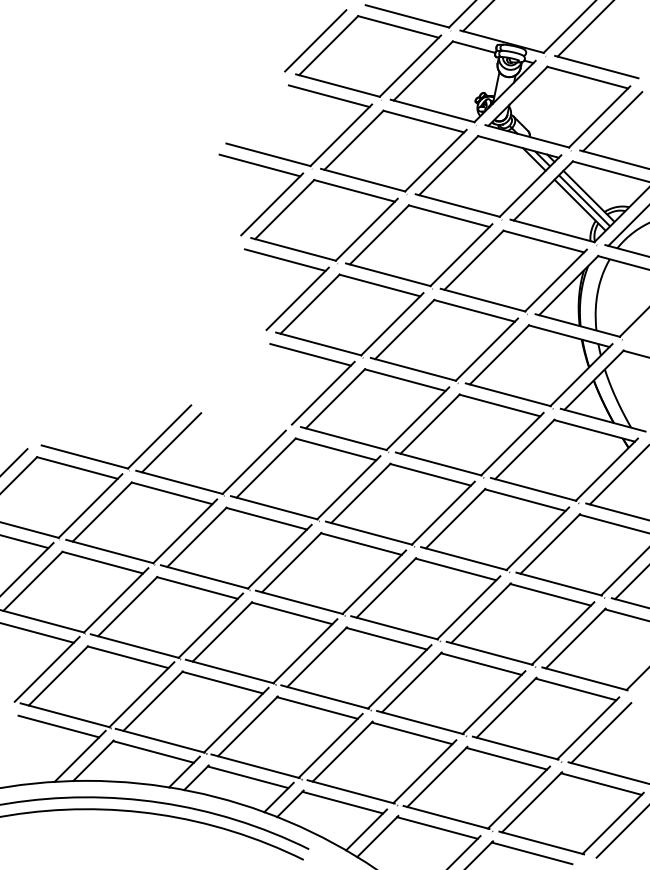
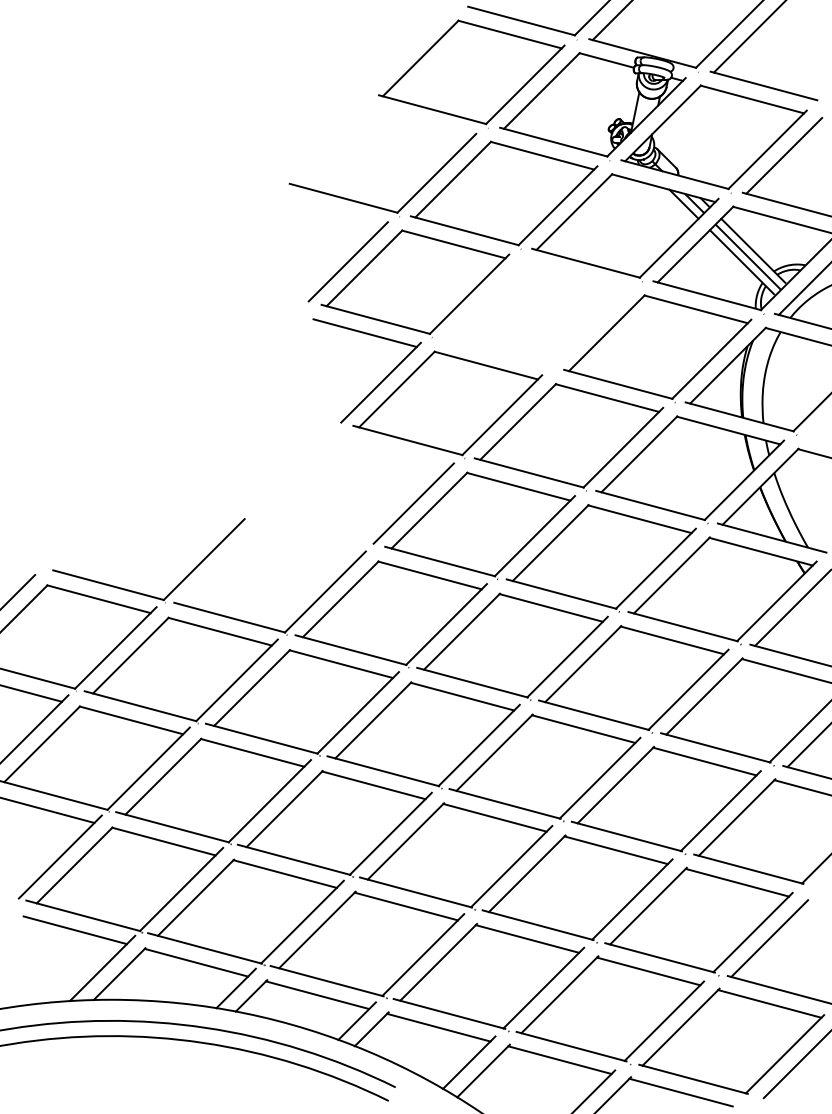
line: (315, 40) -> (403, 52), removed
line: (329, 96) -> (421, 123), removed
line: (259, 165) -> (332, 211), removed
part: (419, 246) -> (536, 315), removed
line: (310, 354) -> (397, 454), removed
line: (171, 442) -> (219, 566), removed

